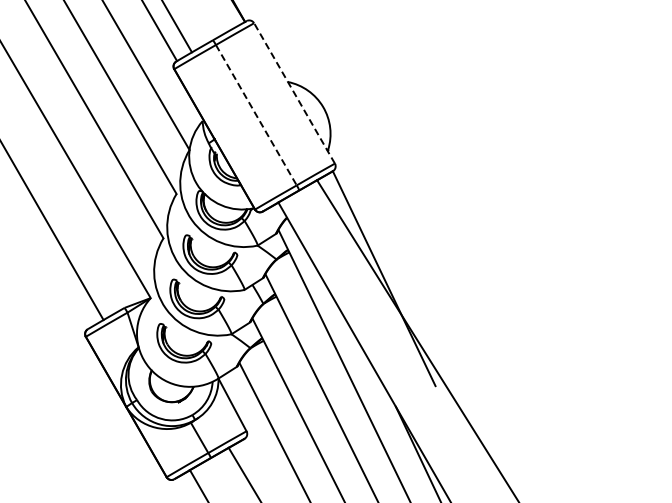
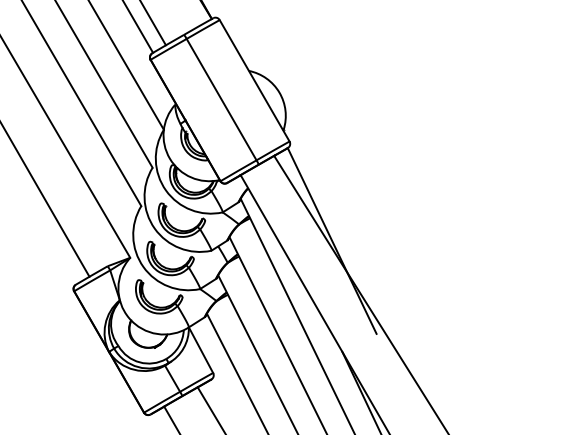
line: (294, 93) -> (254, 80), dashed -> solid
line: (256, 115) -> (221, 99), dashed -> solid

